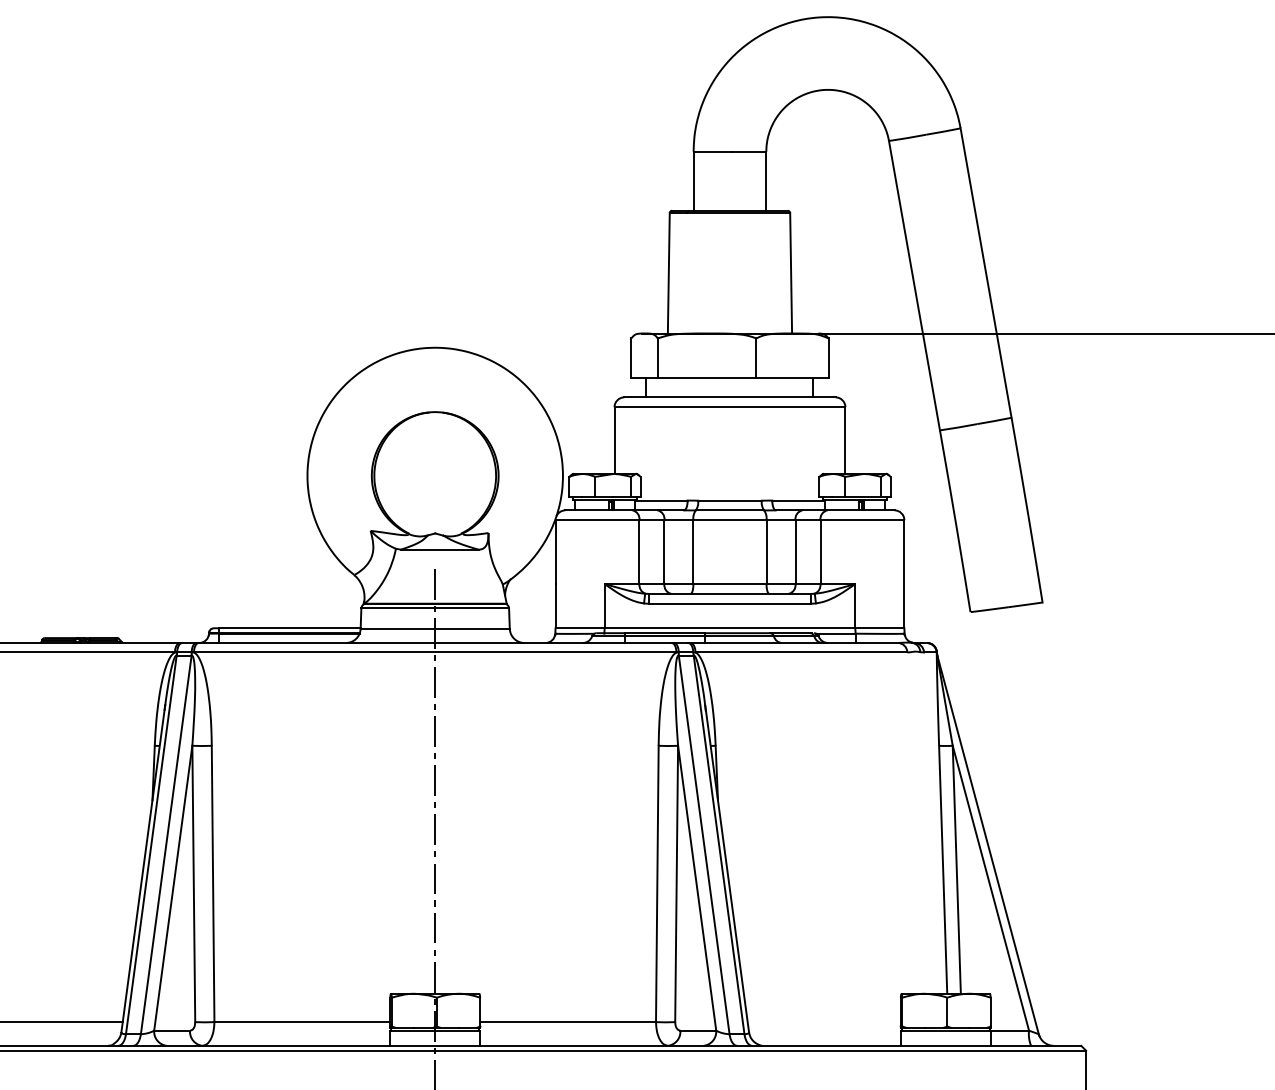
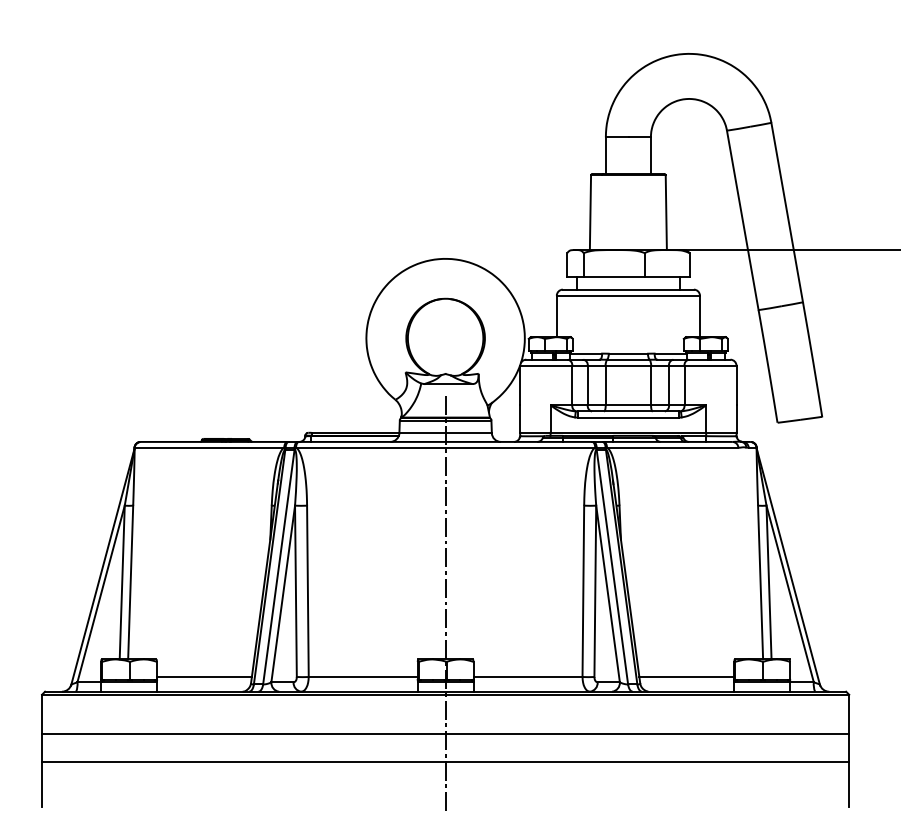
line: (823, 1022) -> (686, 677), added

